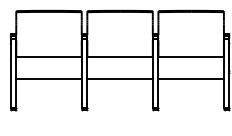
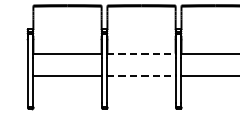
line: (120, 57) -> (141, 53), solid -> dashed
line: (120, 78) -> (141, 75), solid -> dashed

